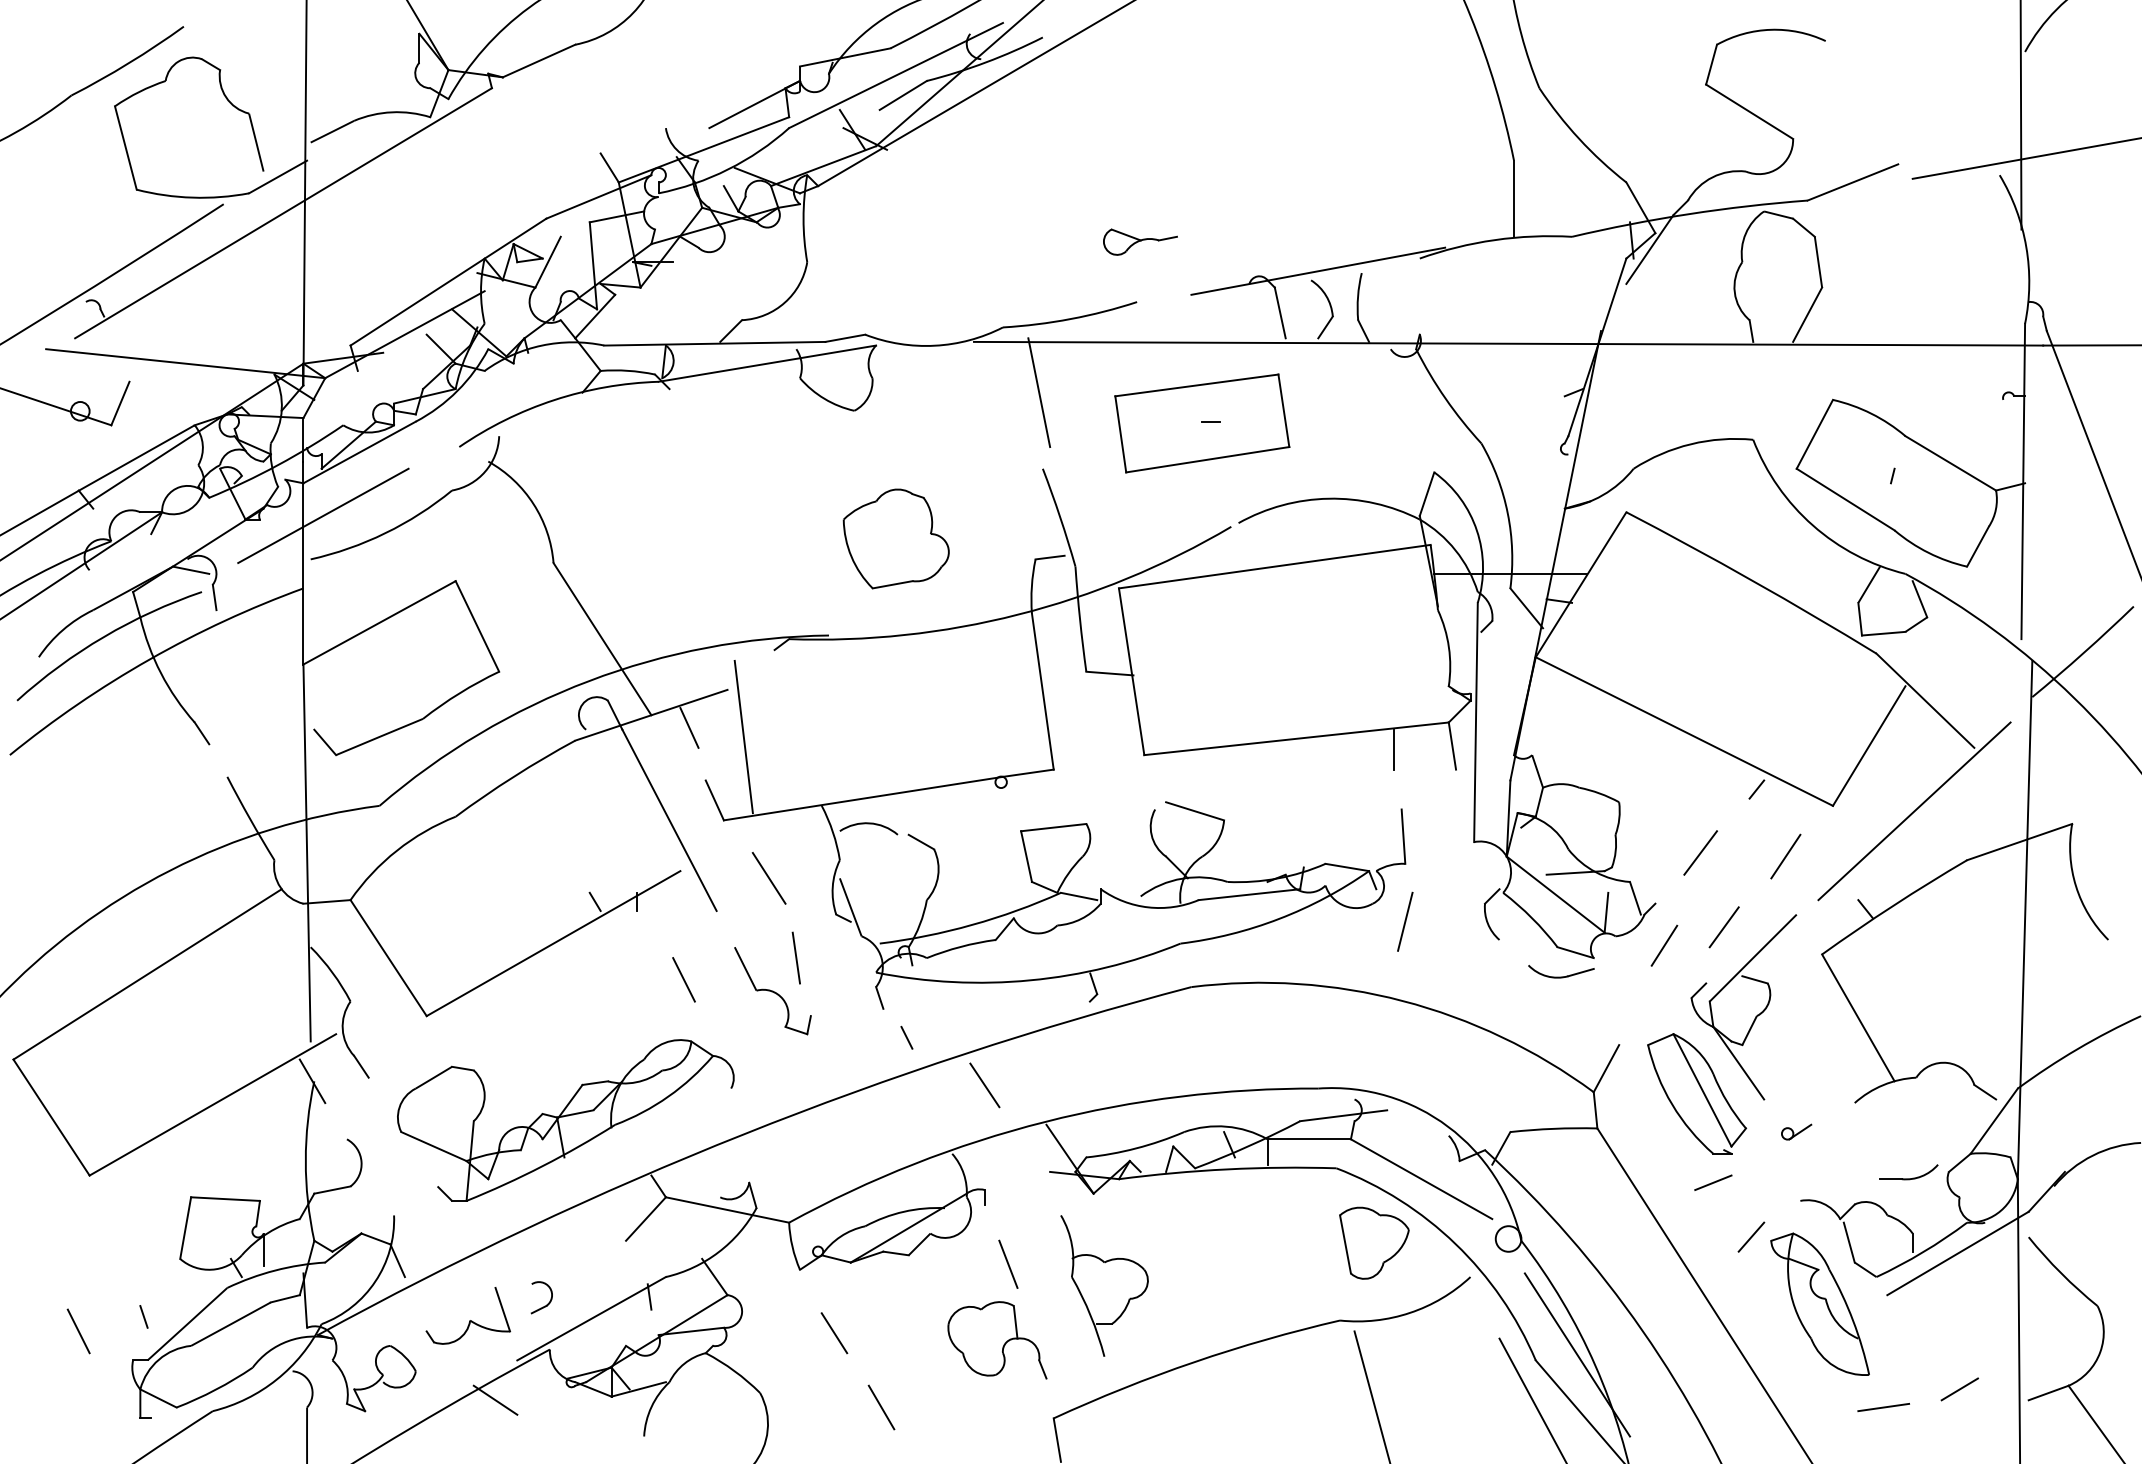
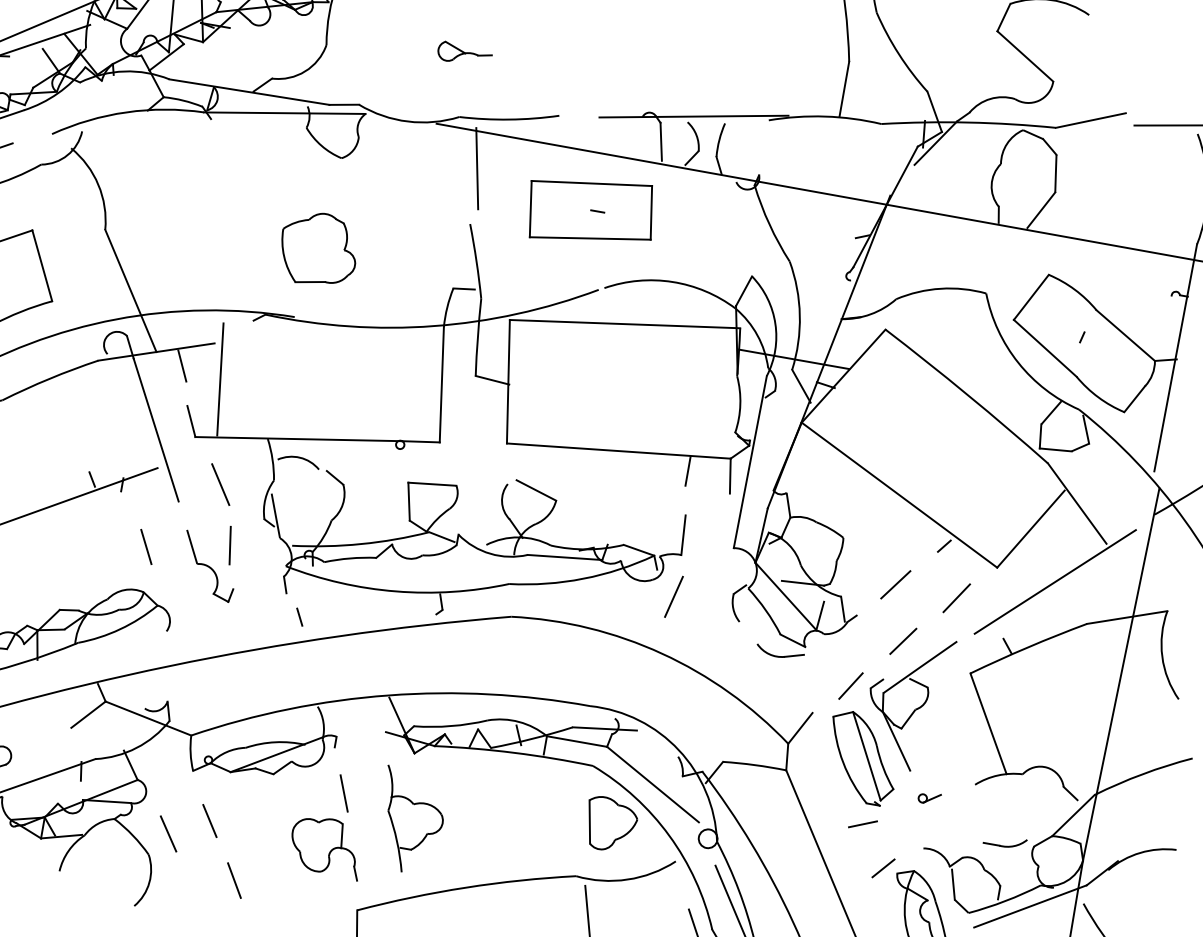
part: (1140, 241) -> (464, 54), moved
part: (895, 538) -> (318, 249), moved
line: (1664, 945) -> (851, 685), moved
line: (984, 1085) -> (168, 833), moved

